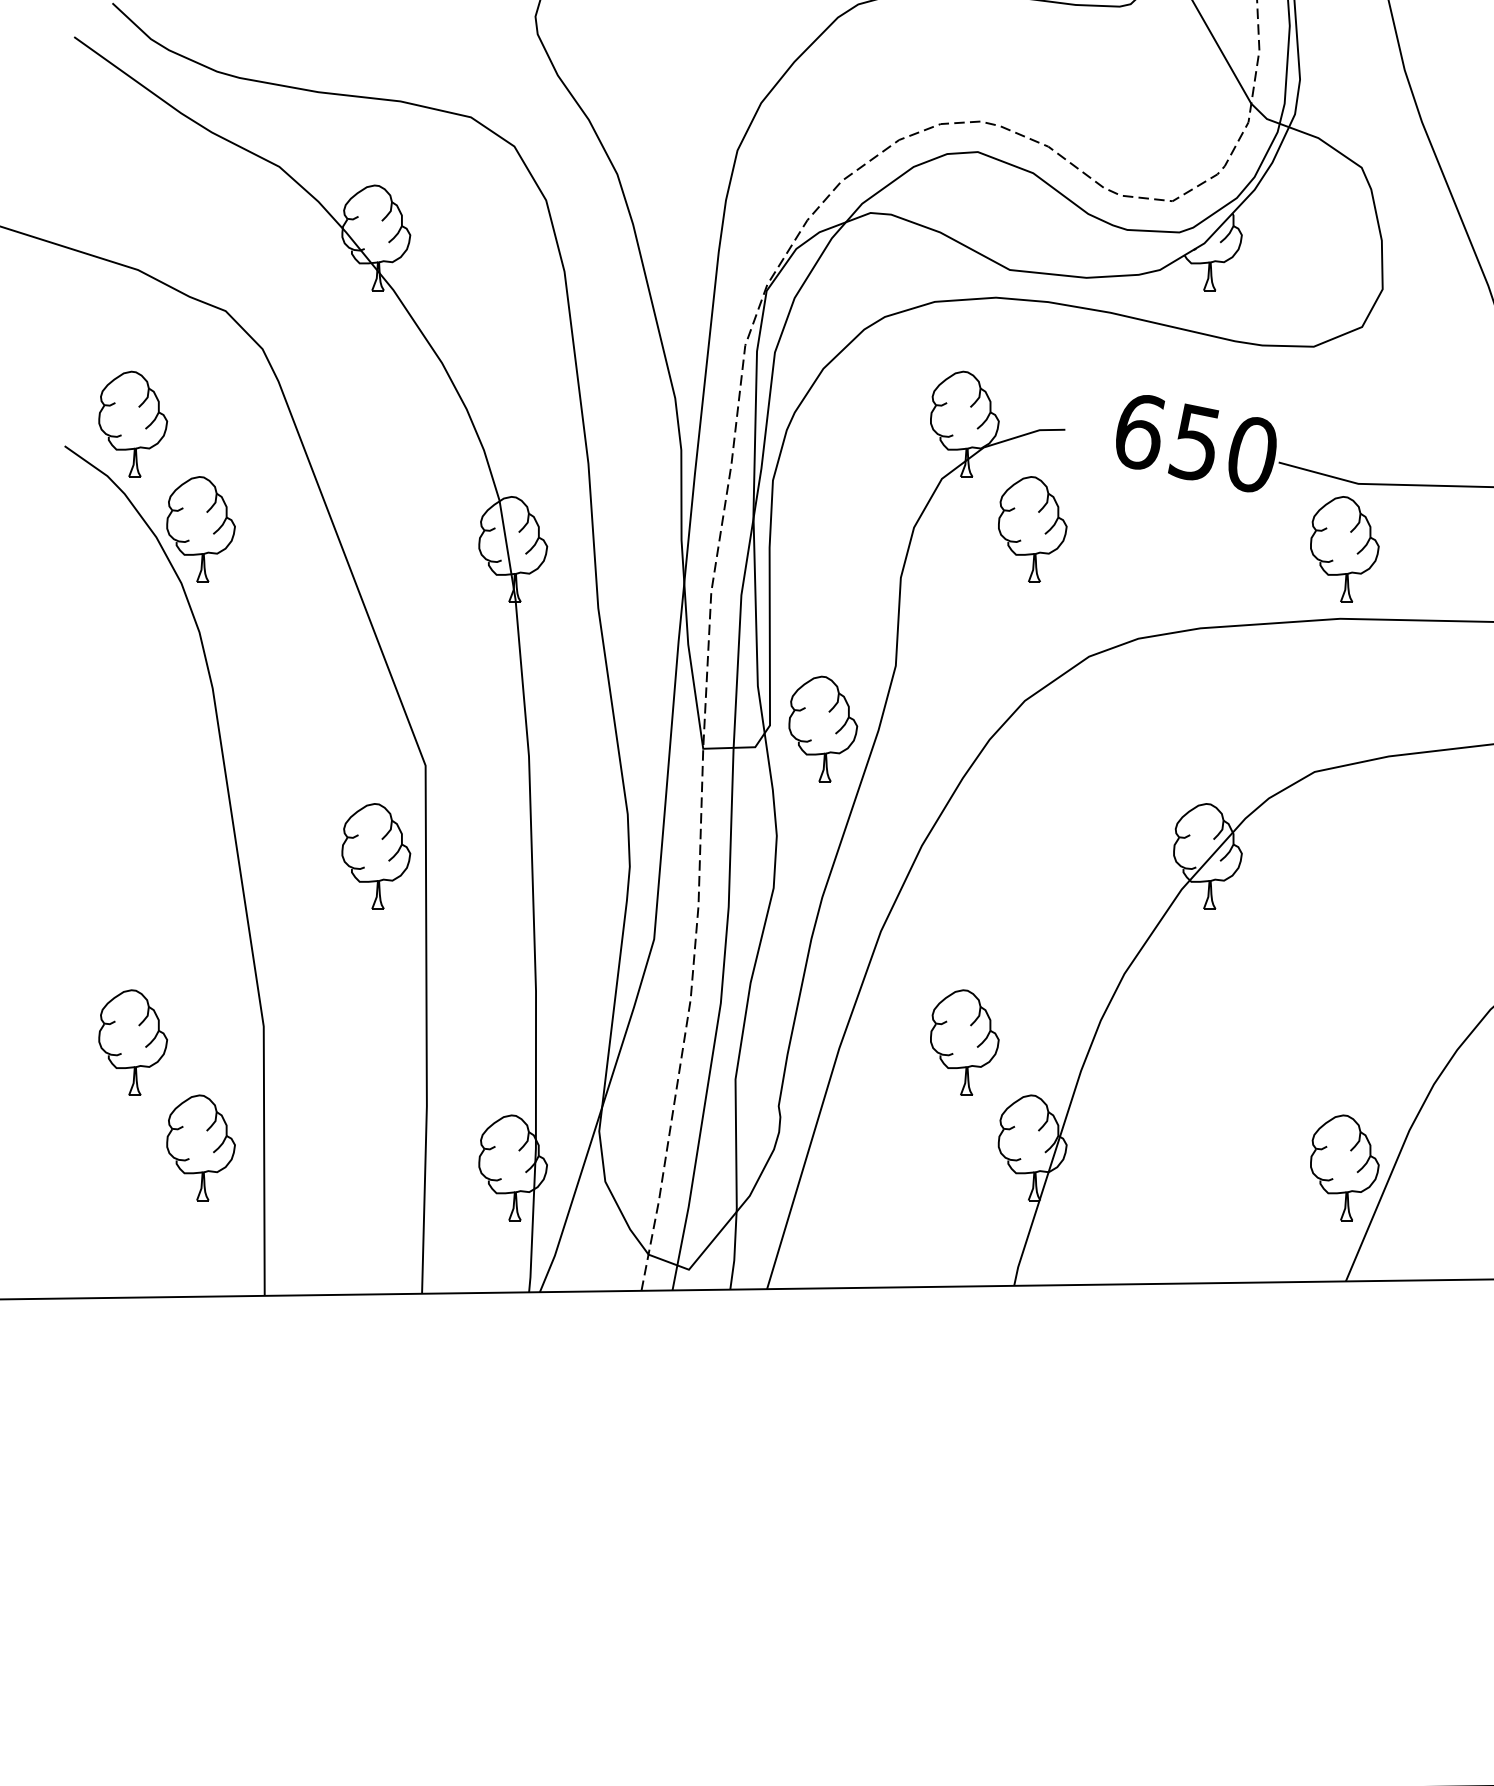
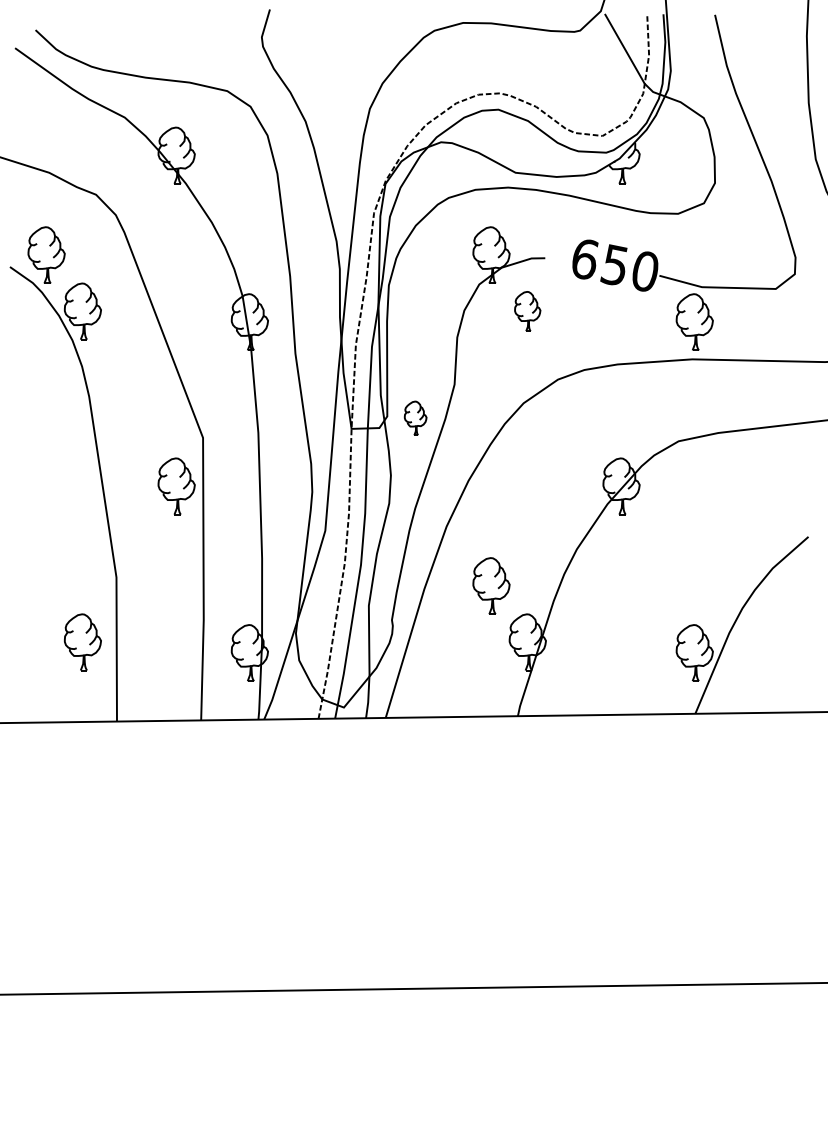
part: (1032, 529) -> (527, 311), size x0.7
part: (822, 729) -> (415, 418), size x0.6
part: (132, 1041) -> (46, 585), removed

